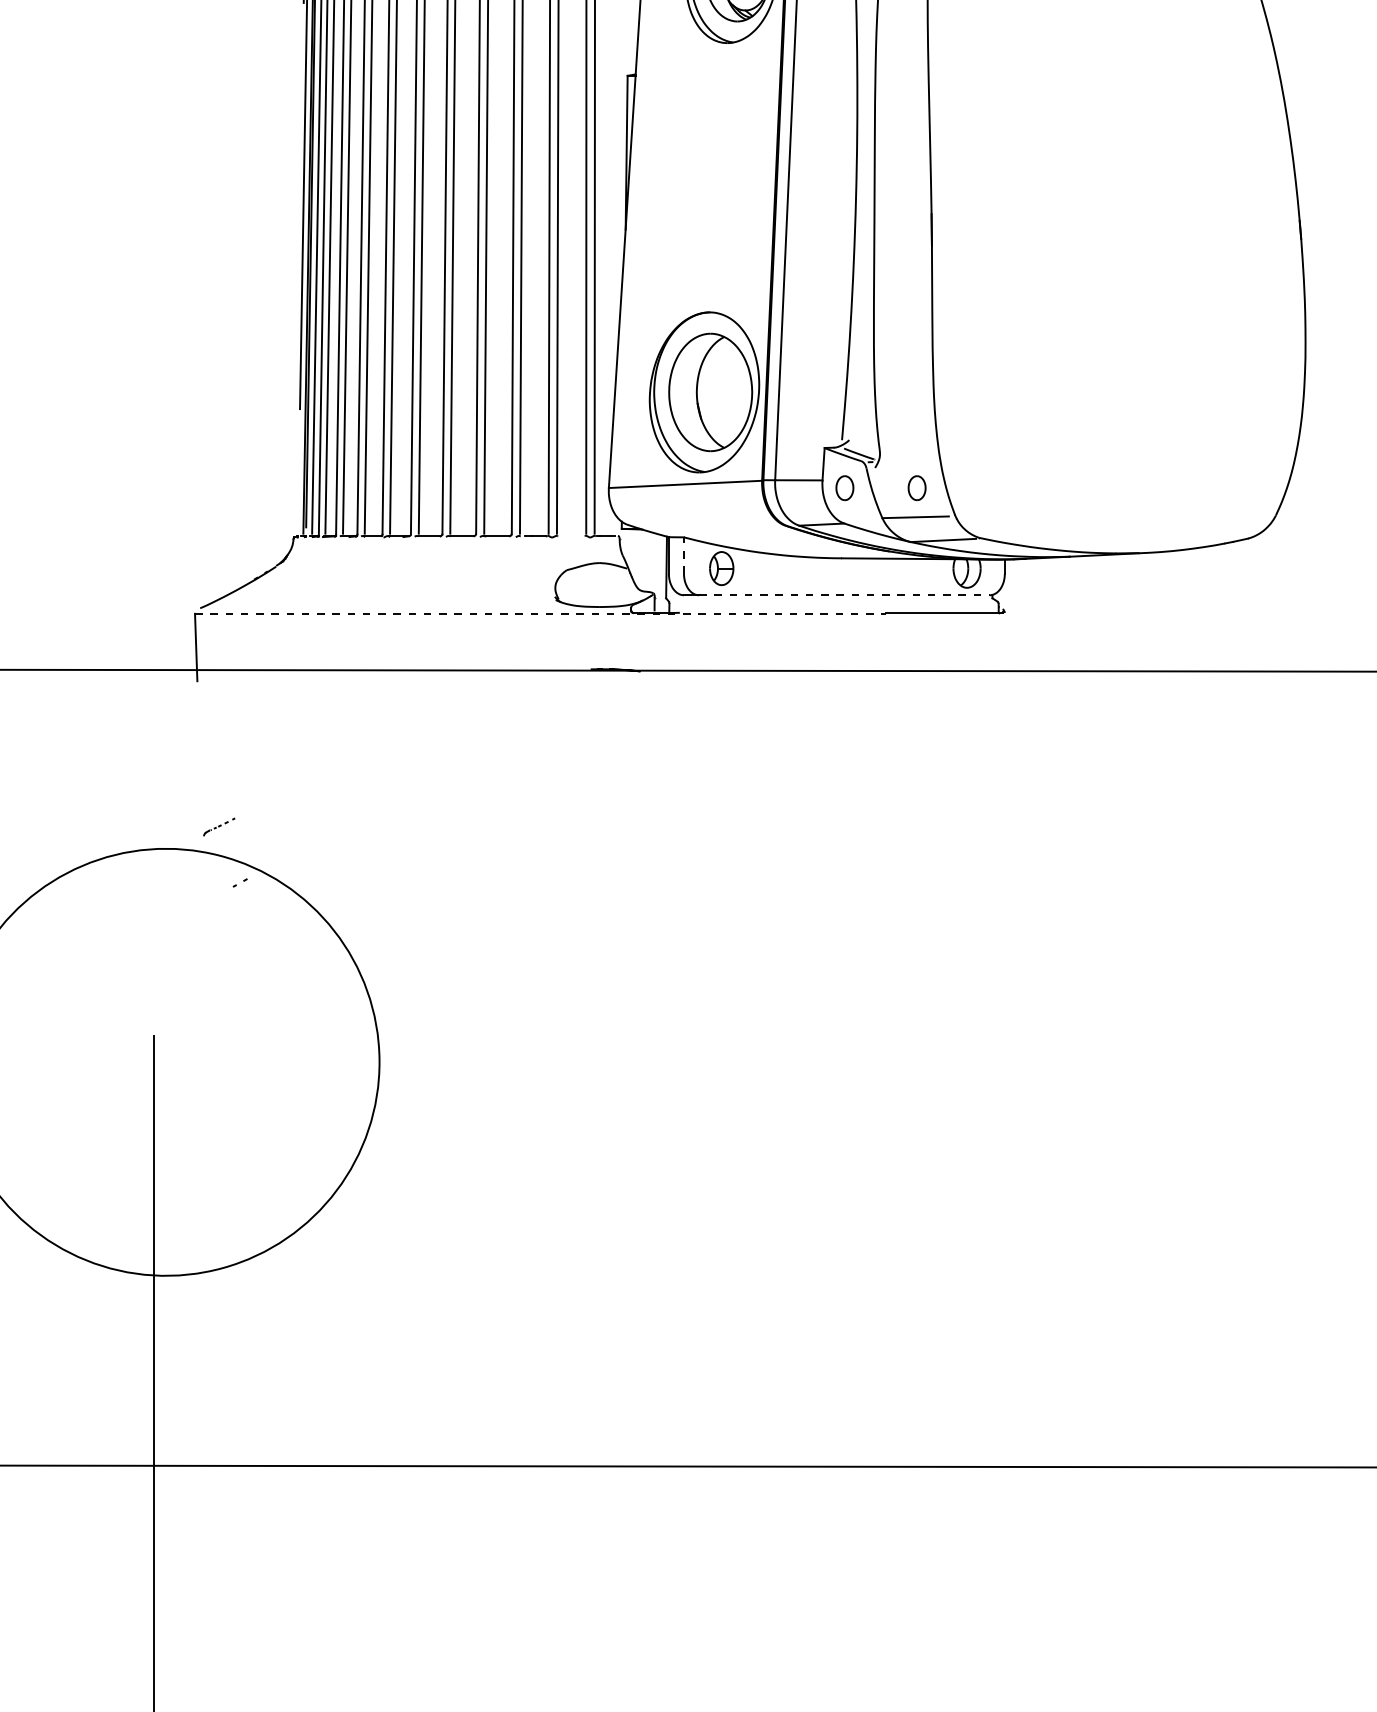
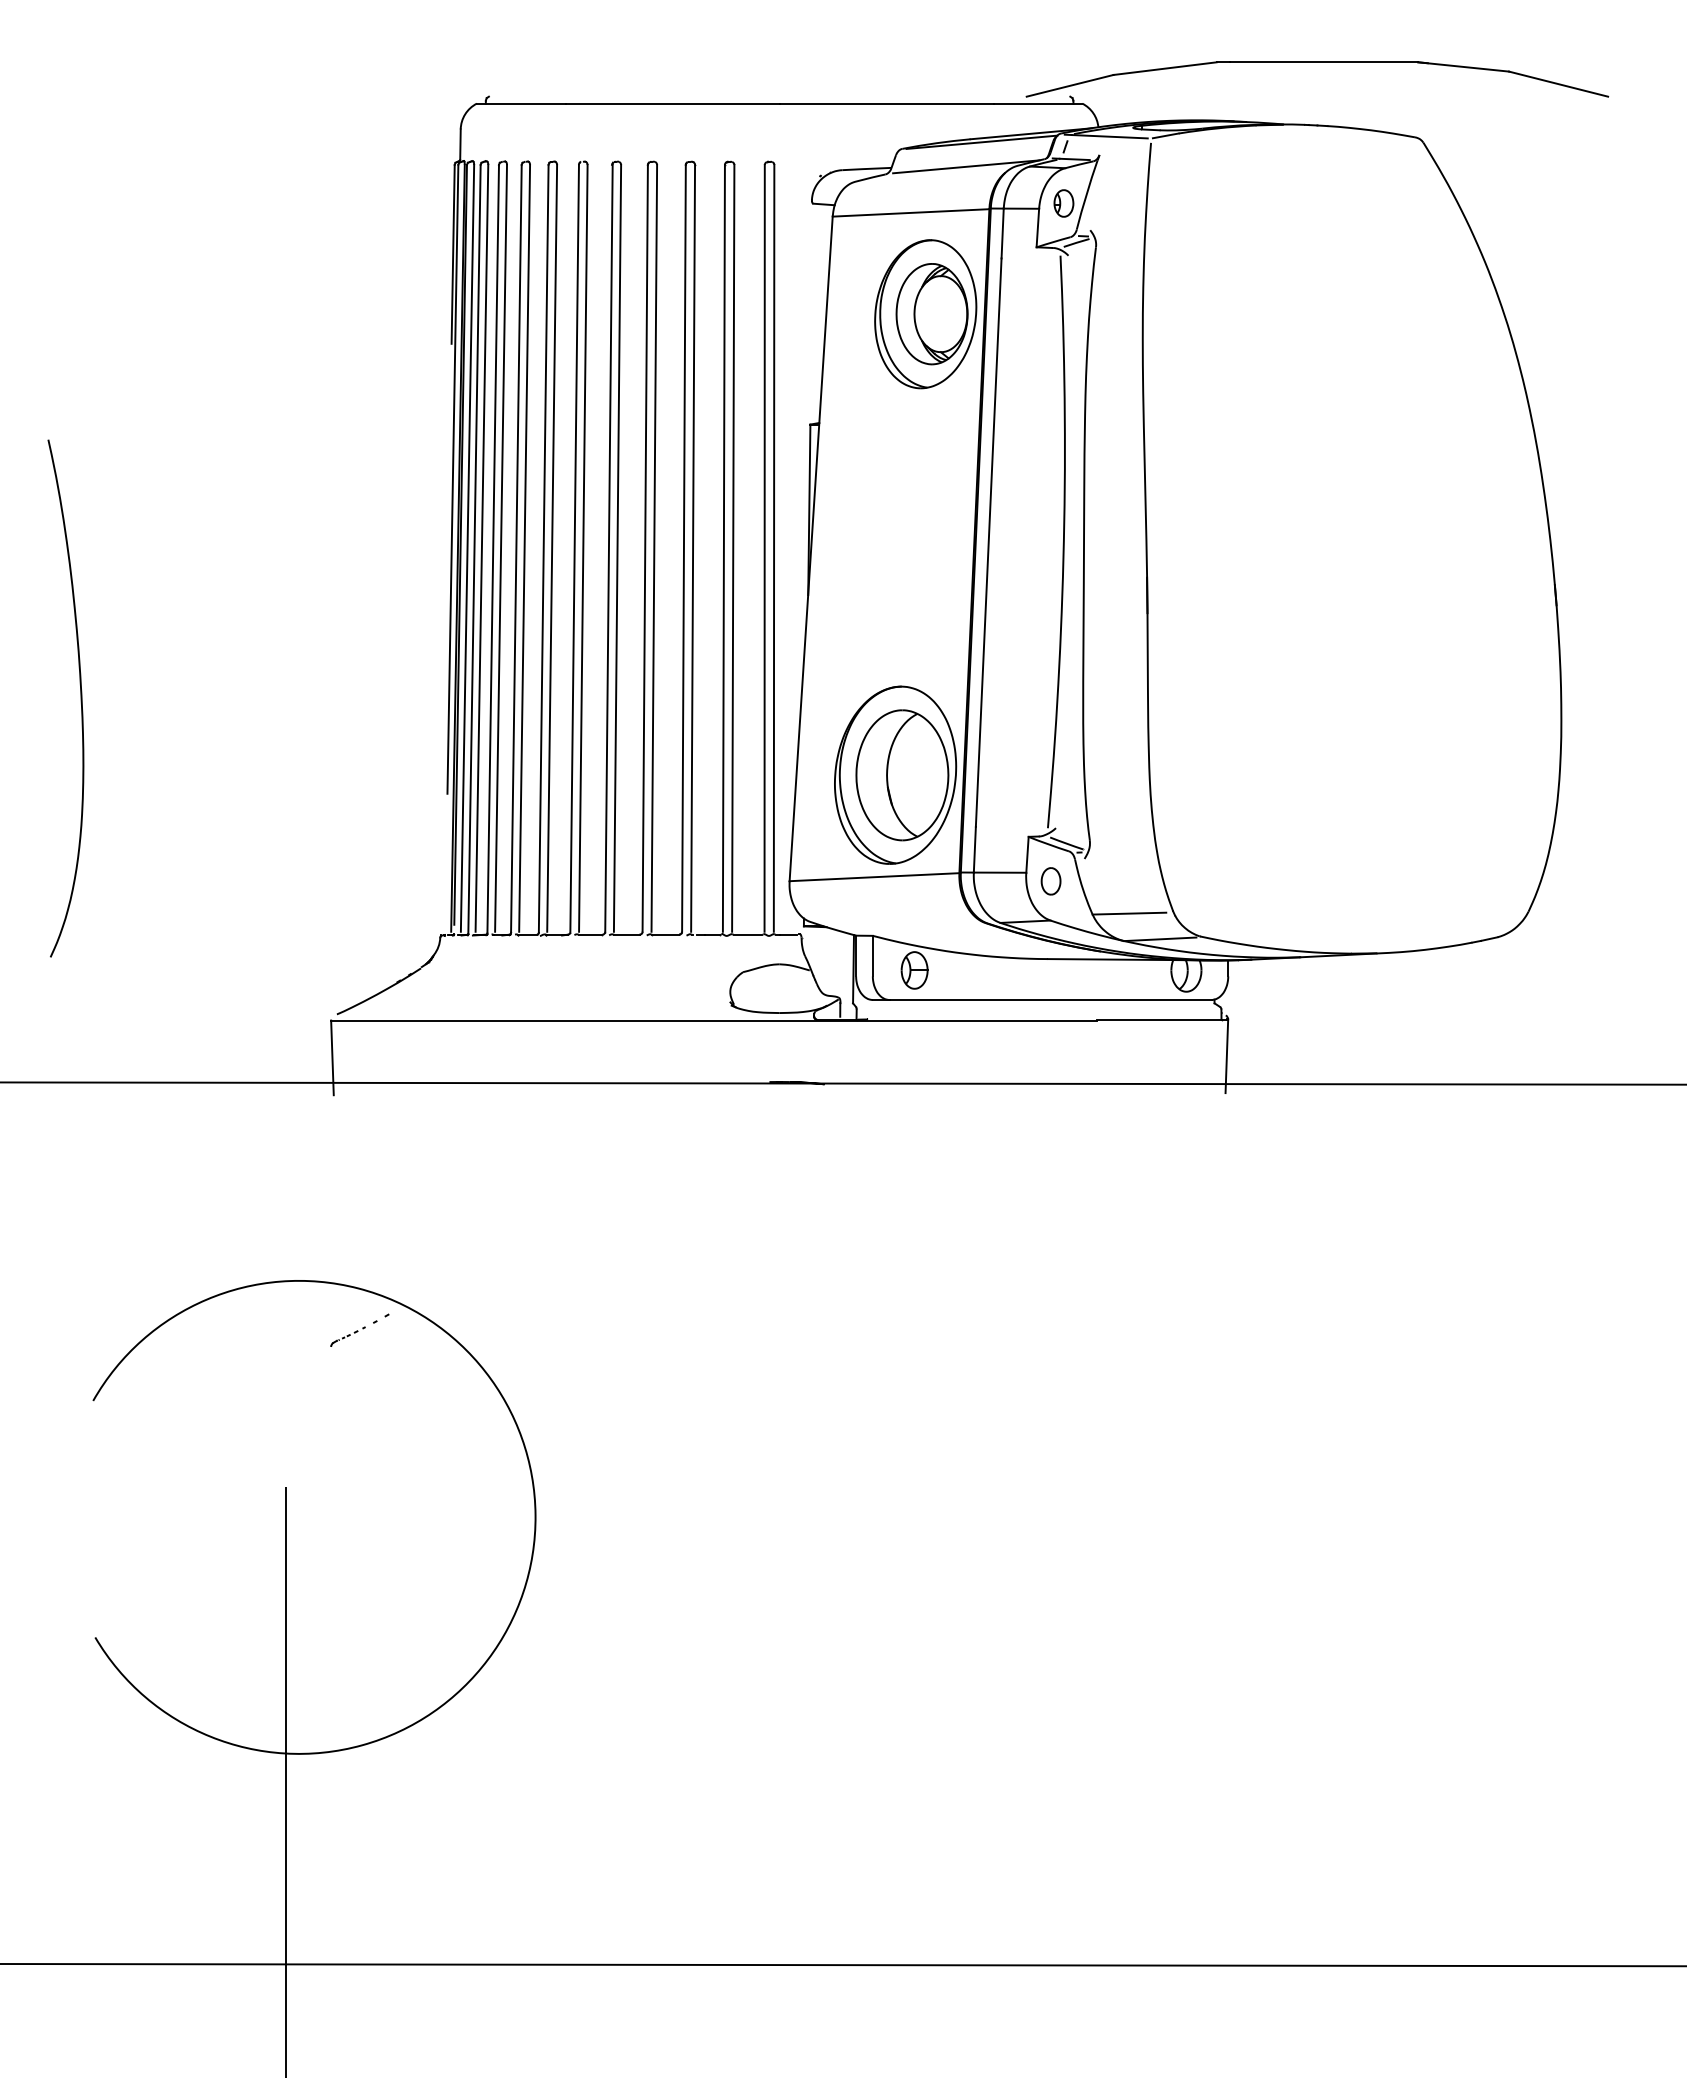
part: (916, 488) -> (1130, 881), removed
line: (570, 536) -> (747, 934), added
line: (683, 555) -> (872, 955), dashed -> solid
line: (844, 595) -> (1050, 1000), dashed -> solid
line: (540, 613) -> (713, 1020), dashed -> solid
line: (1003, 646) -> (1226, 1056), added
part: (218, 826) -> (347, 1336), moved

